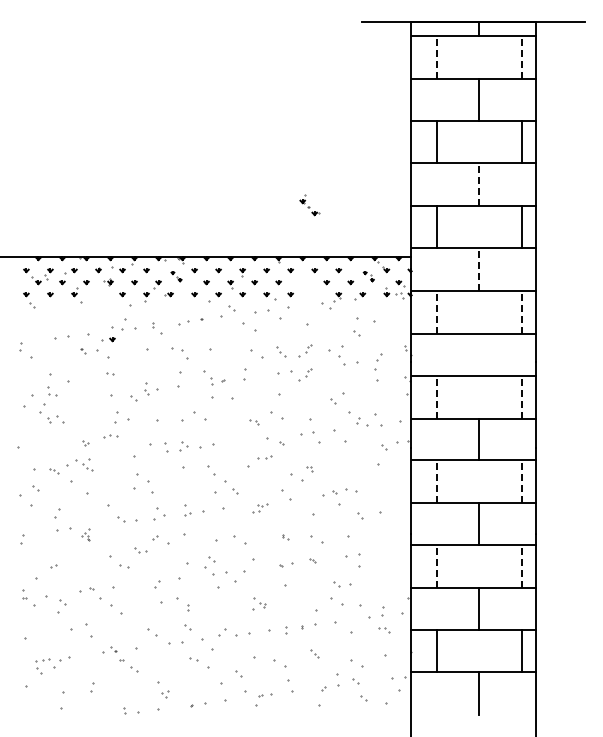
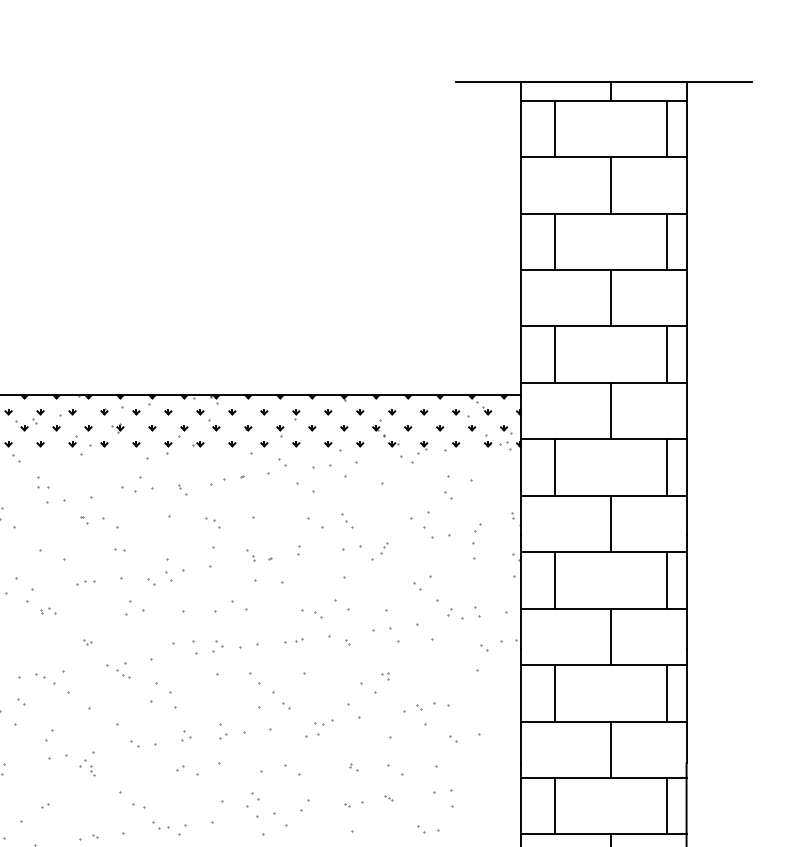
line: (436, 56) -> (554, 127), dashed -> solid
line: (521, 56) -> (667, 127), dashed -> solid
line: (479, 184) -> (611, 297), dashed -> solid
part: (309, 205) -> (385, 433), moved
line: (479, 269) -> (611, 411), dashed -> solid
part: (176, 276) -> (208, 420), size x1.67
part: (368, 276) -> (463, 420), size x1.67
line: (436, 312) -> (554, 468), dashed -> solid
line: (521, 312) -> (667, 468), dashed -> solid
part: (157, 328) -> (182, 489), size x0.62
part: (108, 339) -> (99, 444), moved
part: (305, 350) -> (379, 518), removed
part: (179, 353) -> (212, 522), size x0.71
line: (479, 354) -> (611, 524), added
part: (244, 374) -> (298, 550), size x0.62
part: (208, 378) -> (250, 556), size x0.62
part: (146, 388) -> (168, 569), size x1.43
part: (52, 391) -> (43, 482), moved
line: (436, 397) -> (554, 581), dashed -> solid
line: (521, 397) -> (667, 581), dashed -> solid
part: (56, 419) -> (48, 610), size x0.71
part: (378, 420) -> (477, 611), size x0.62
part: (254, 422) -> (312, 614), size x1.67
part: (110, 436) -> (85, 582), moved
part: (264, 457) -> (293, 641), moved
part: (84, 464) -> (119, 670), moved
part: (53, 470) -> (44, 678), size x1.67
line: (436, 481) -> (554, 693), dashed -> solid
line: (521, 481) -> (667, 693), dashed -> solid
part: (260, 508) -> (320, 729), size x1.43
part: (160, 513) -> (186, 735), size x0.62
part: (85, 534) -> (87, 763), size x1.43
part: (140, 550) -> (160, 826), moved
part: (248, 565) -> (304, 804), size x0.62
line: (436, 565) -> (554, 804), dashed -> solid
line: (521, 565) -> (667, 804), dashed -> solid

